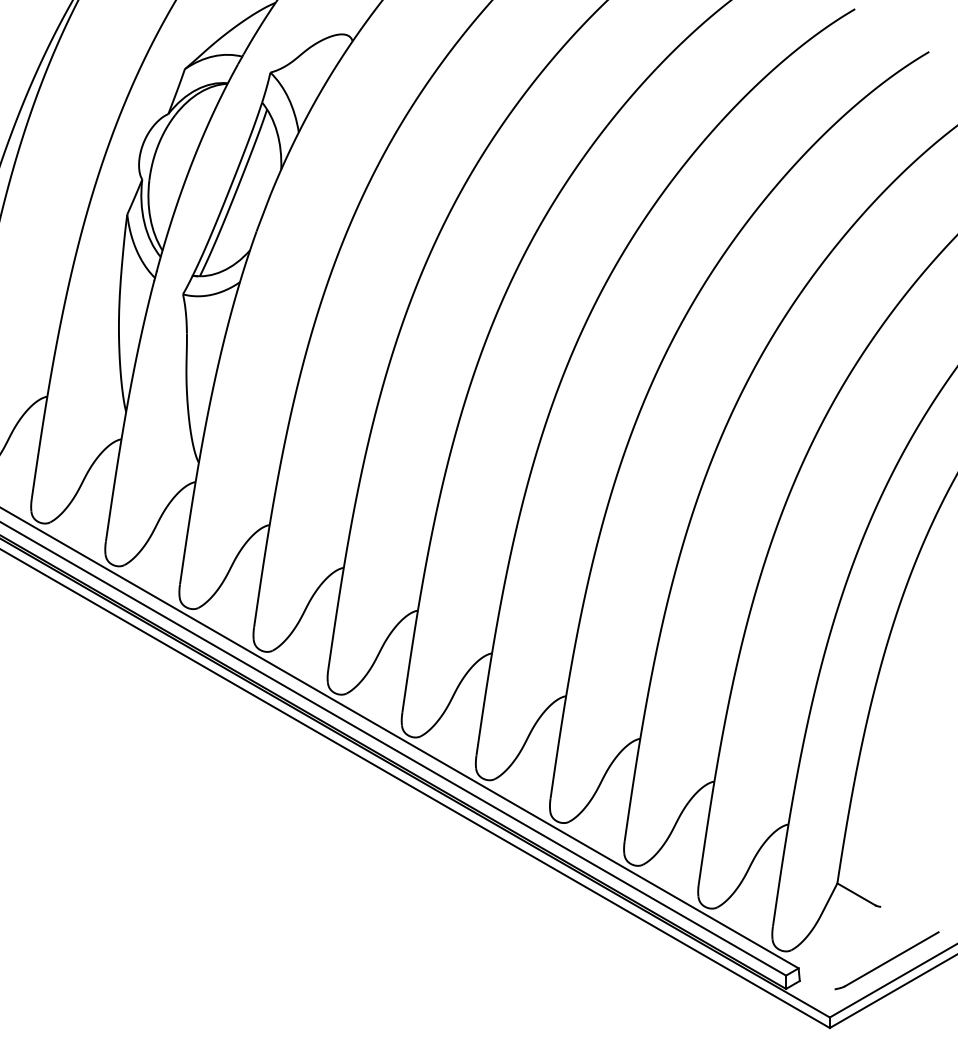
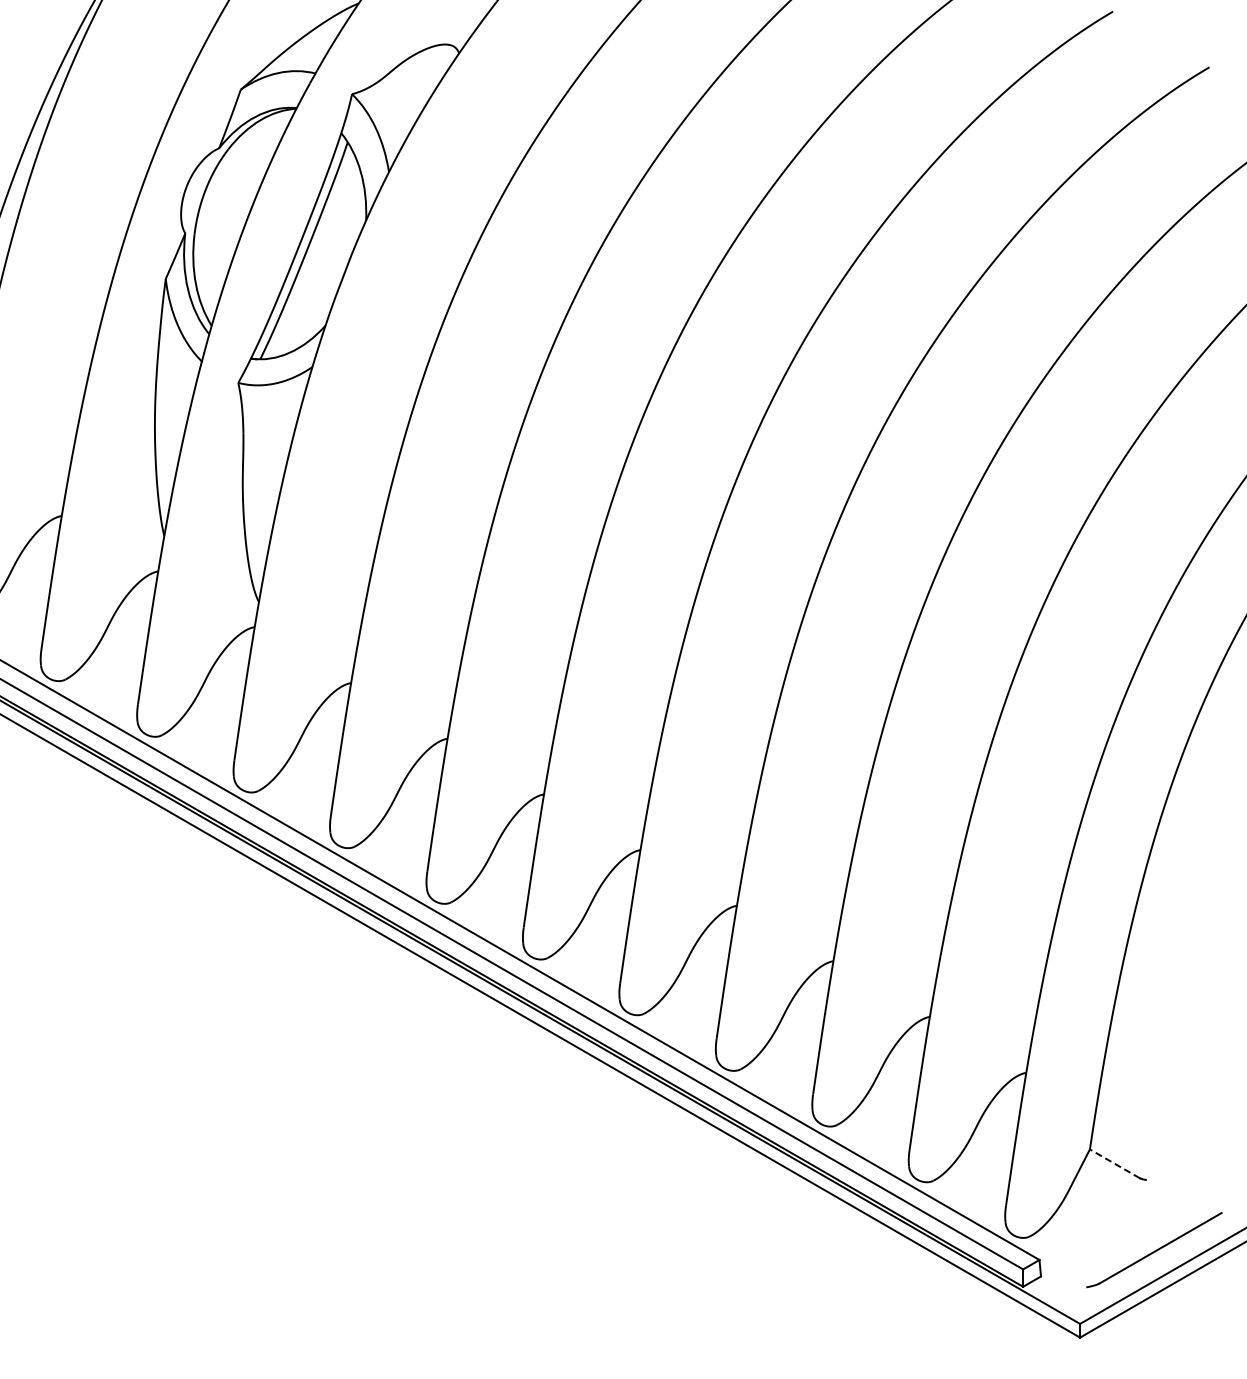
line: (856, 894) -> (1114, 1163), solid -> dashed

